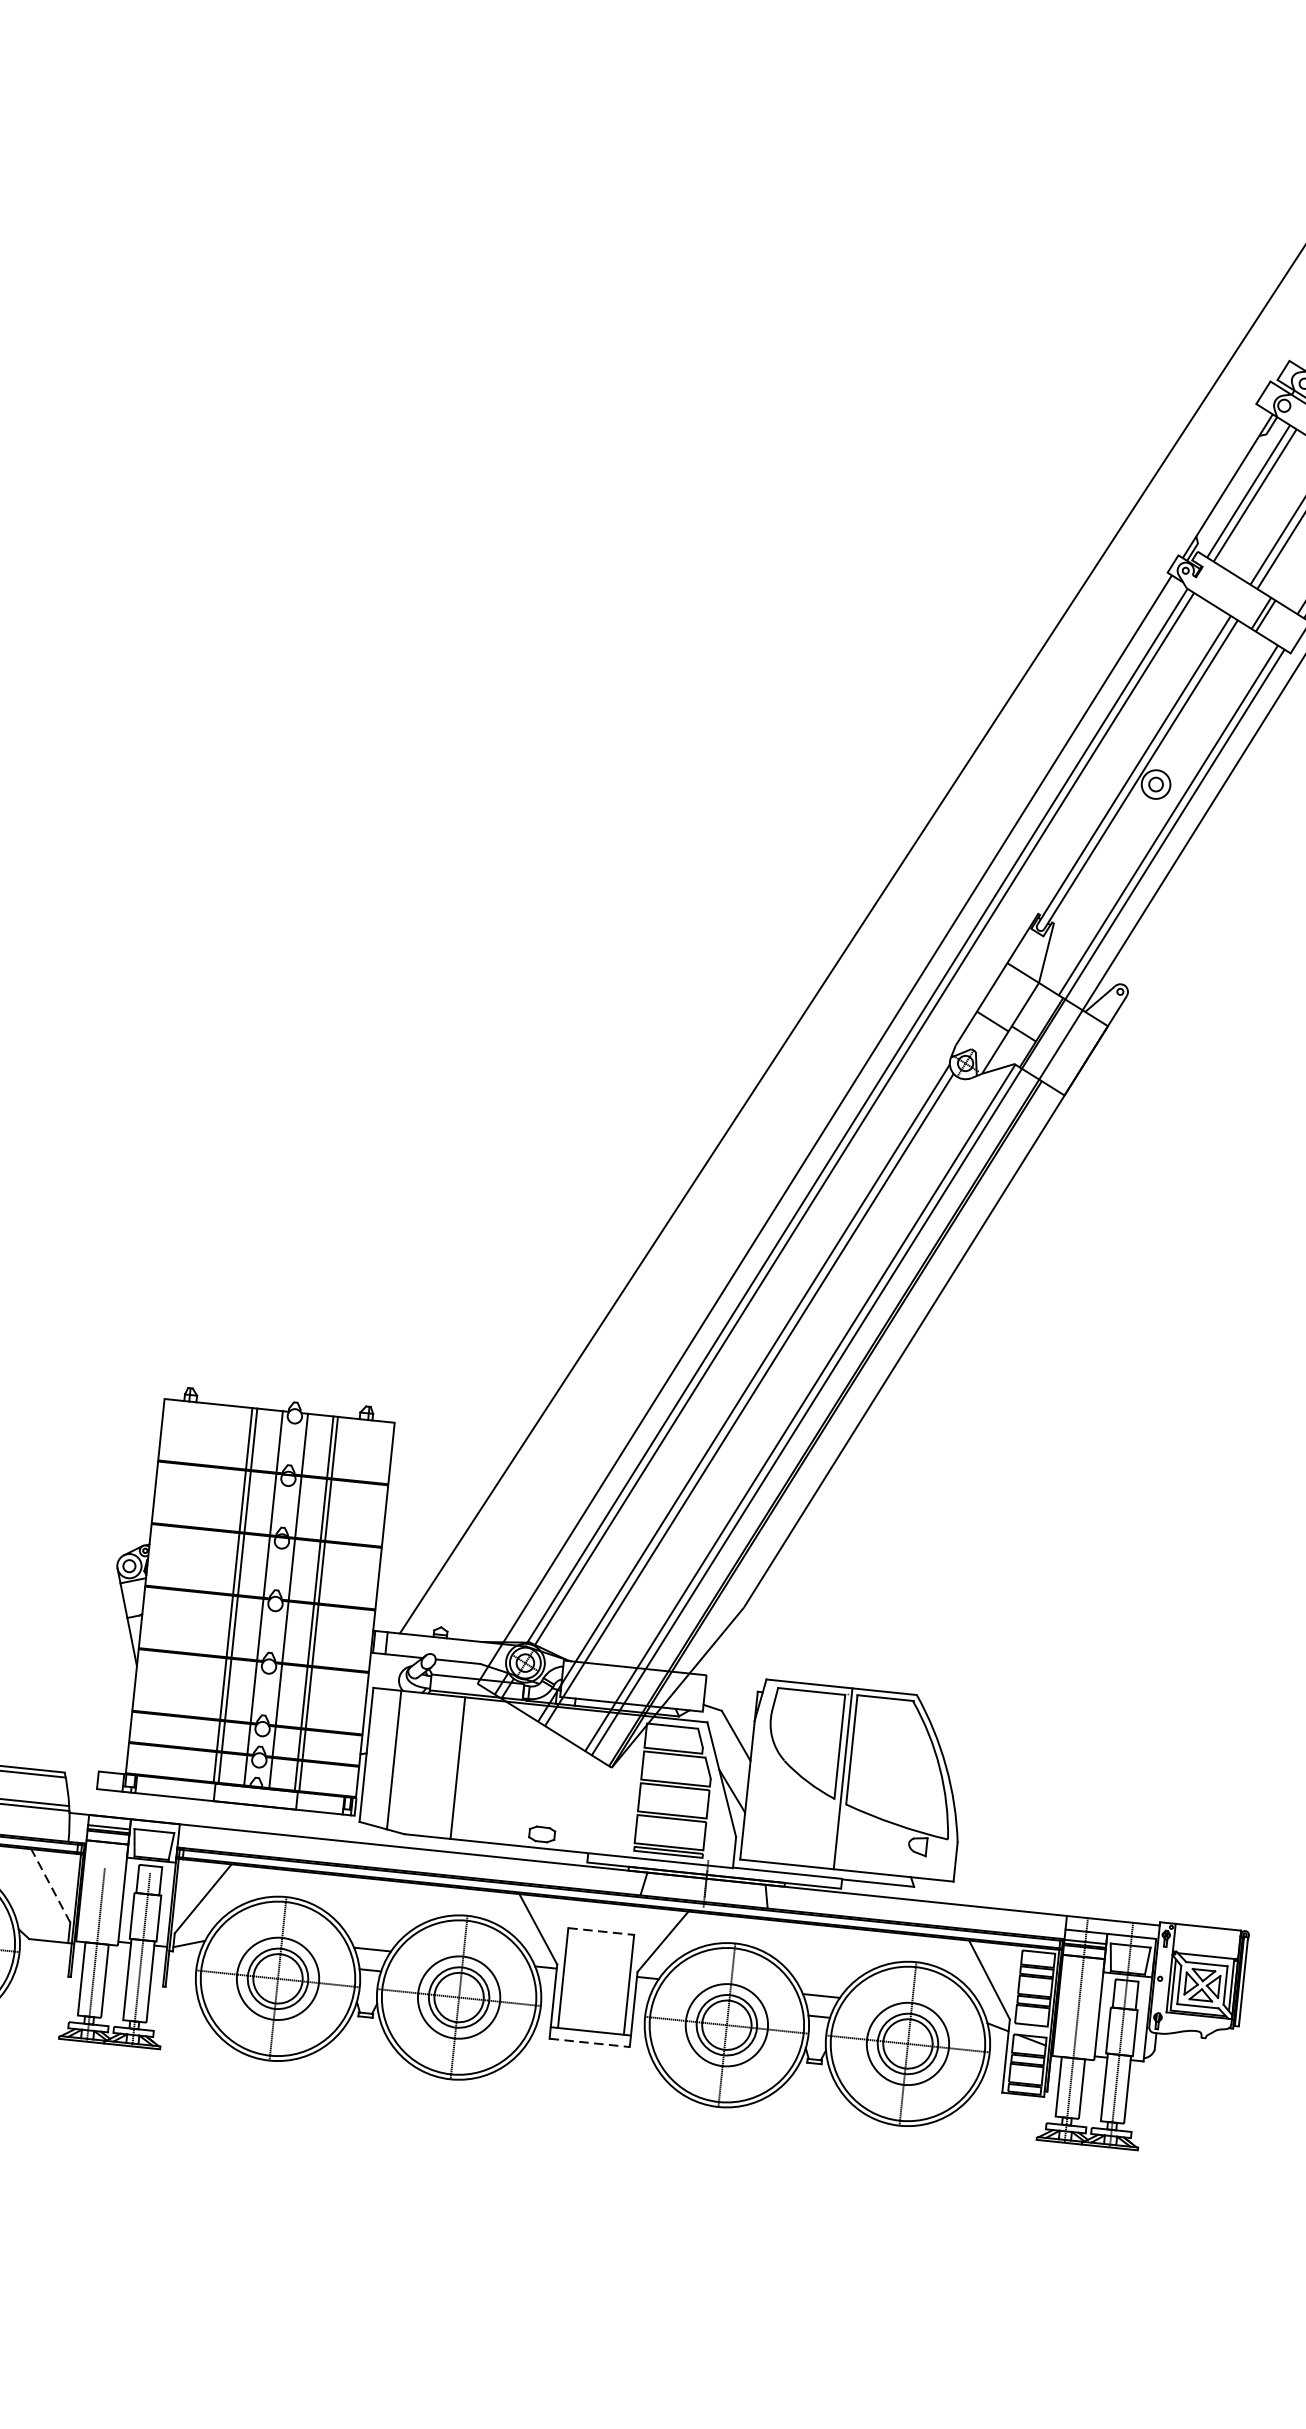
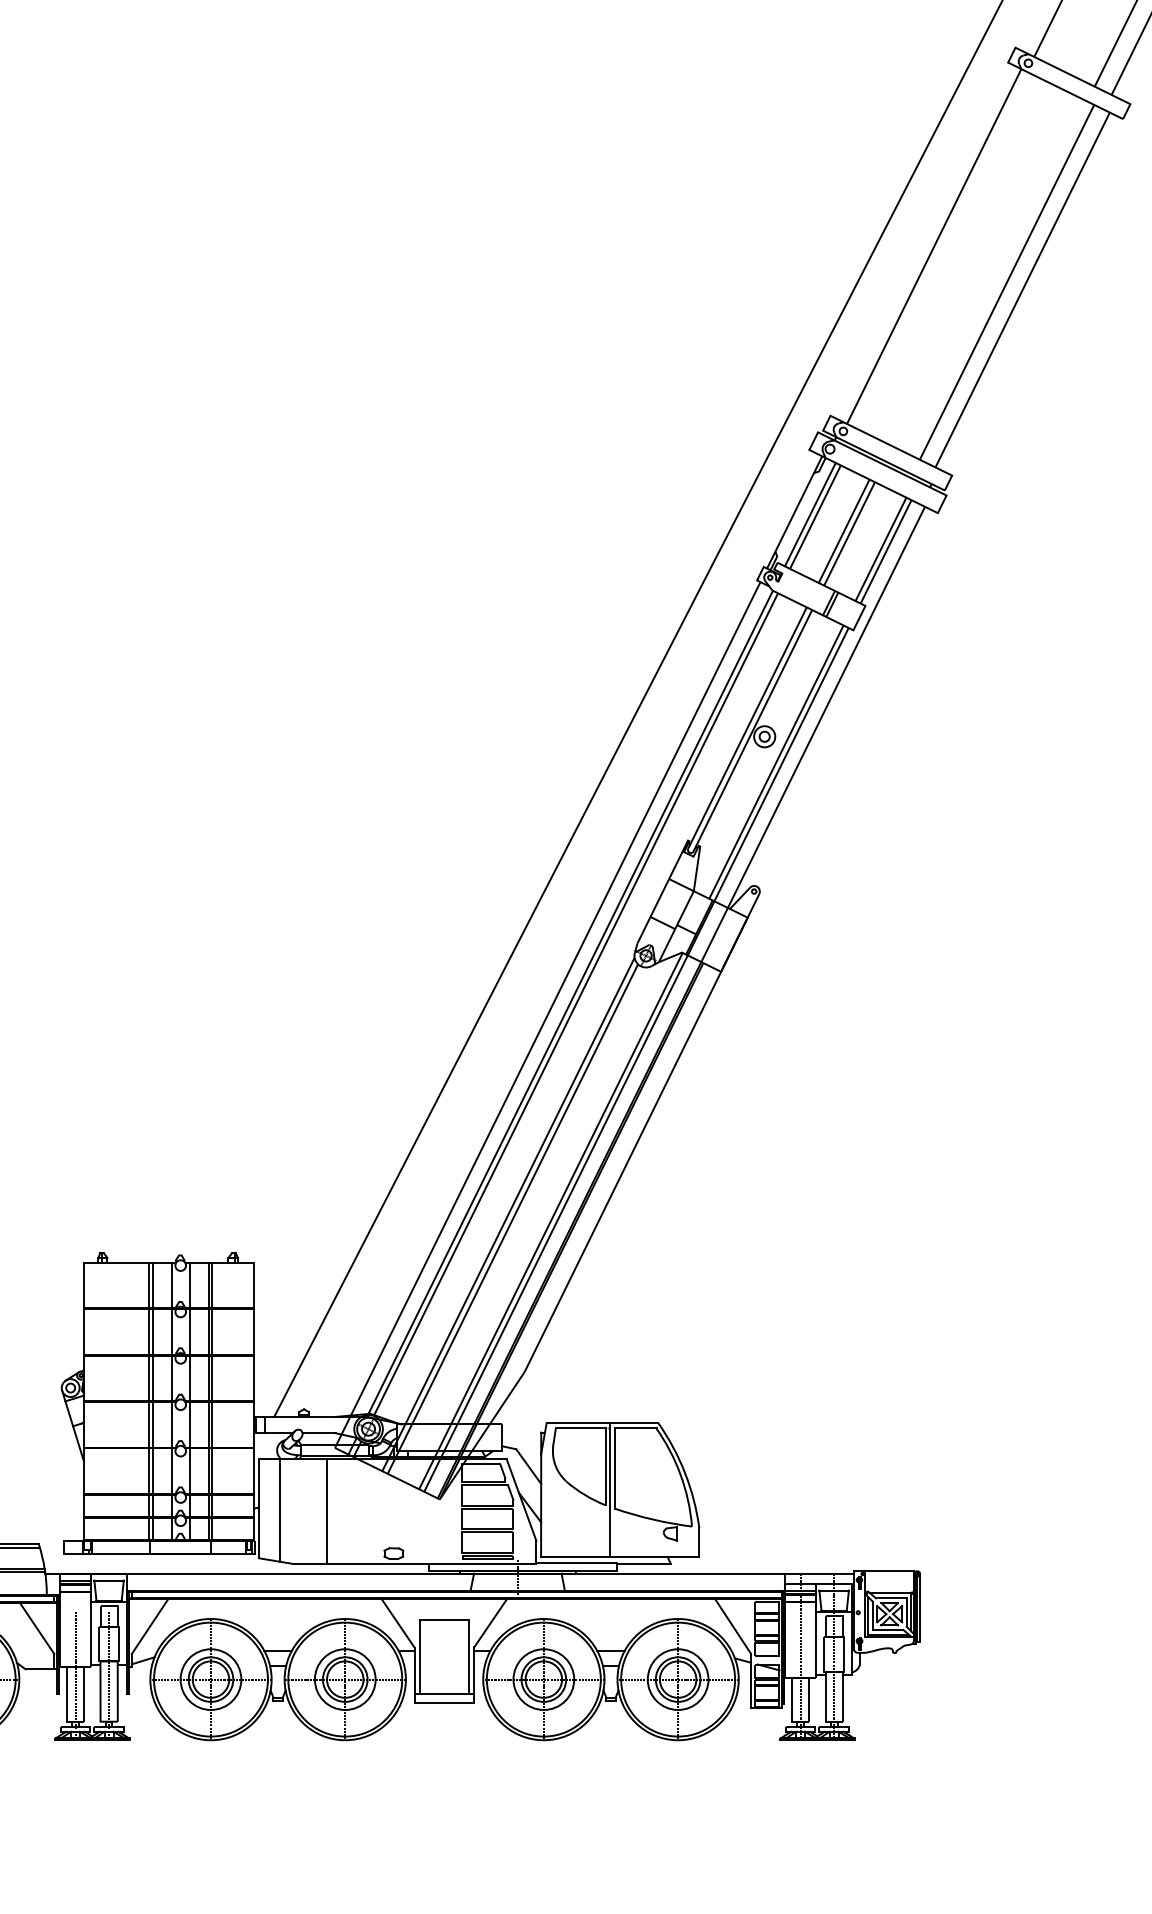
line: (51, 1885) -> (37, 1628), dashed -> solid
line: (602, 1931) -> (445, 1620), dashed -> solid
line: (589, 2042) -> (444, 1702), dashed -> solid

